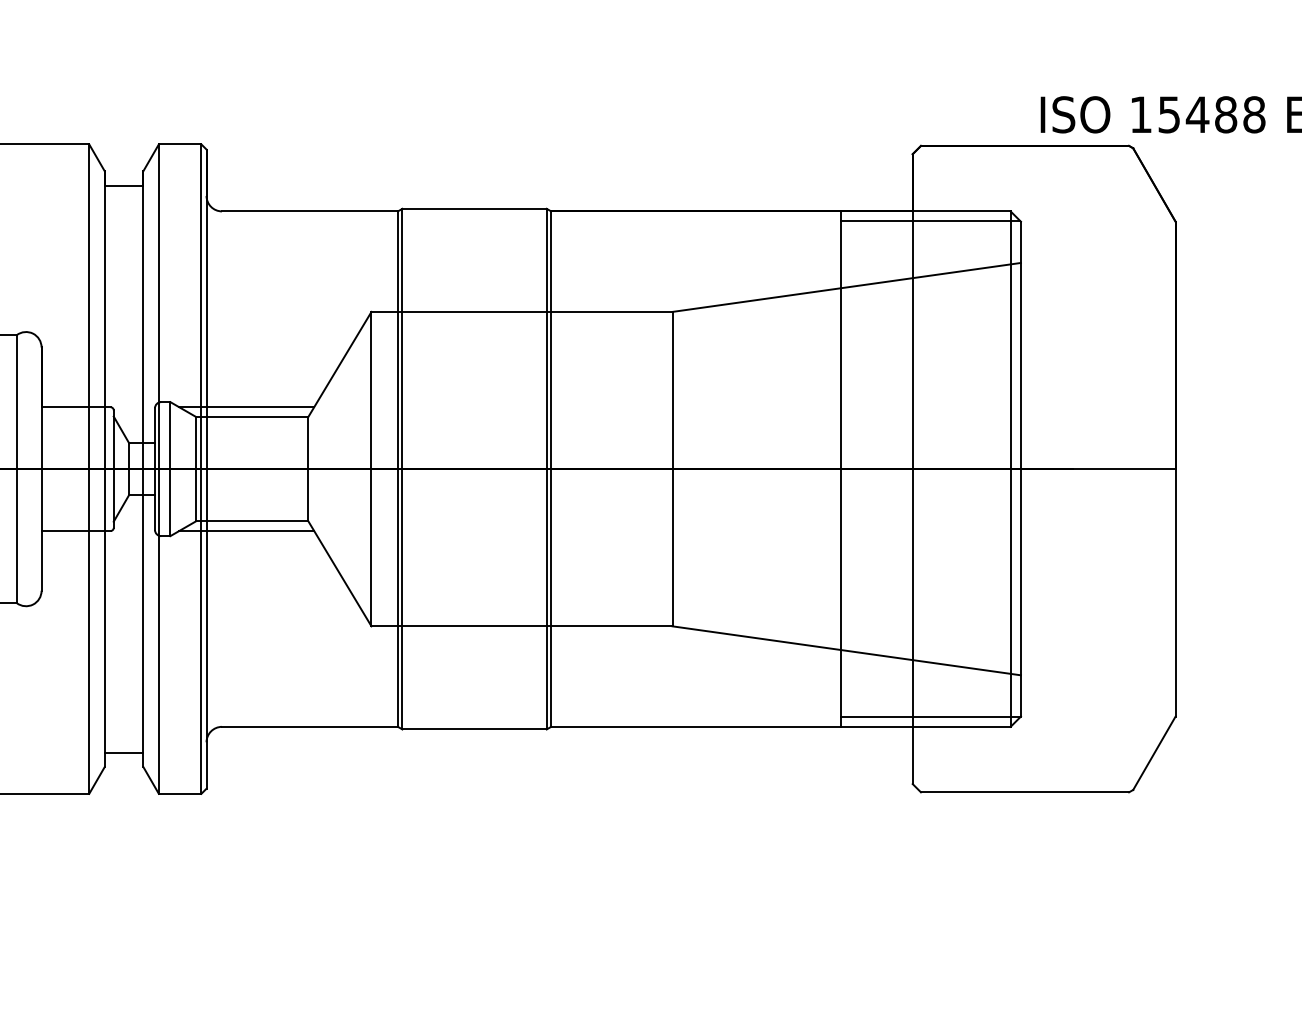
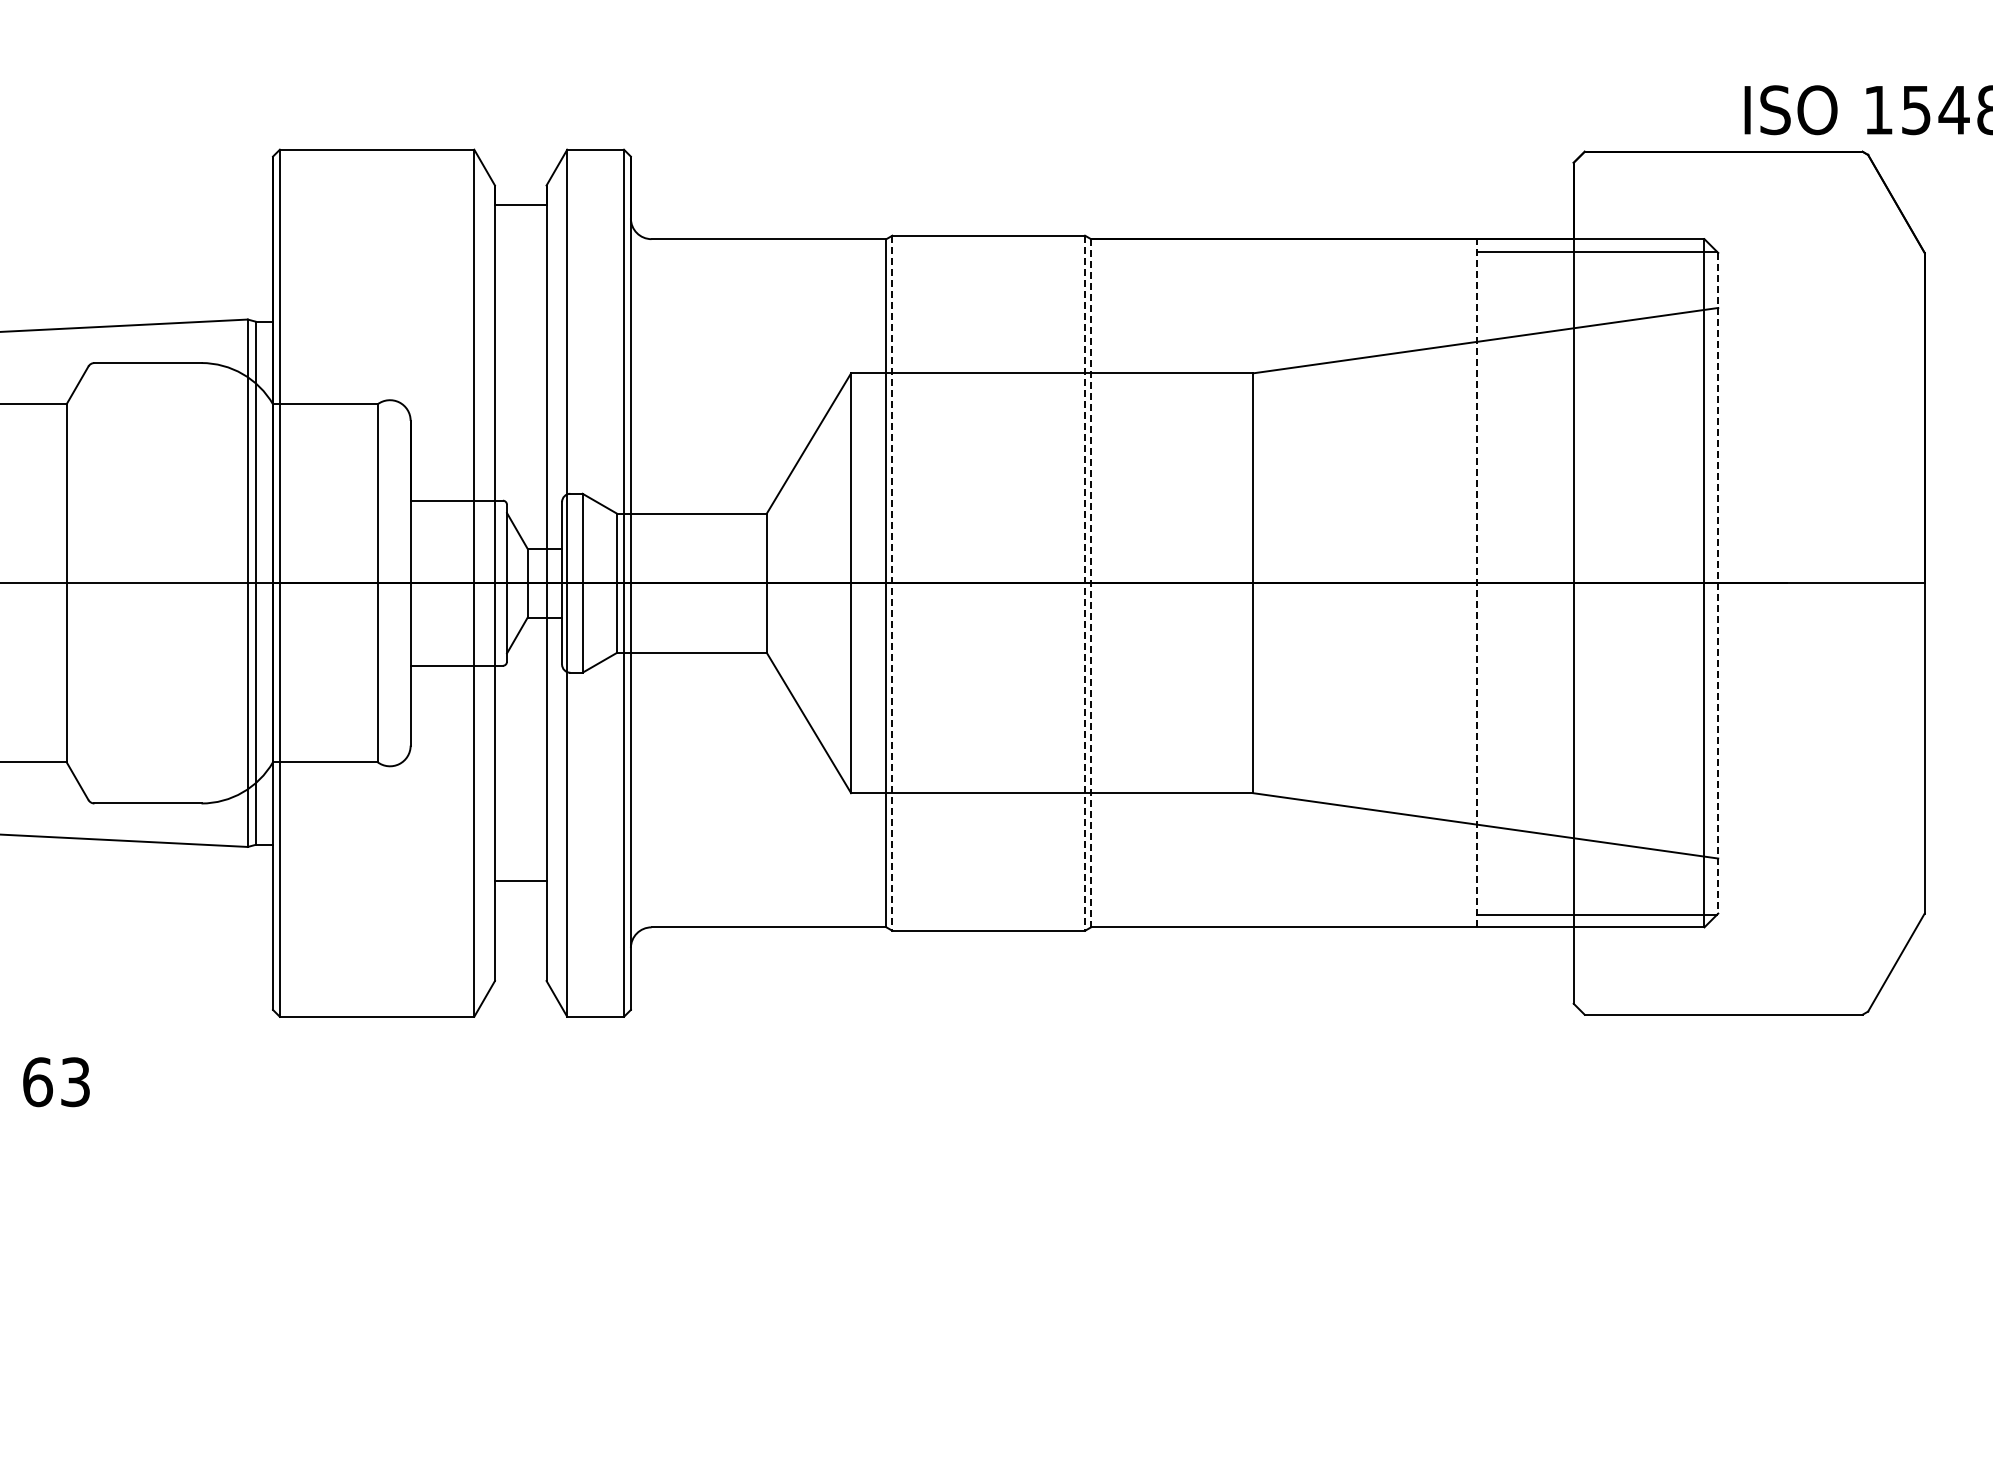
line: (246, 407) -> (684, 500), removed
line: (840, 468) -> (1477, 582), solid -> dashed
line: (402, 469) -> (892, 583), solid -> dashed
line: (547, 469) -> (1085, 583), solid -> dashed
line: (551, 469) -> (1091, 583), solid -> dashed
line: (1021, 469) -> (1718, 583), solid -> dashed
line: (246, 530) -> (684, 665), removed
line: (123, 752) -> (520, 880), moved

